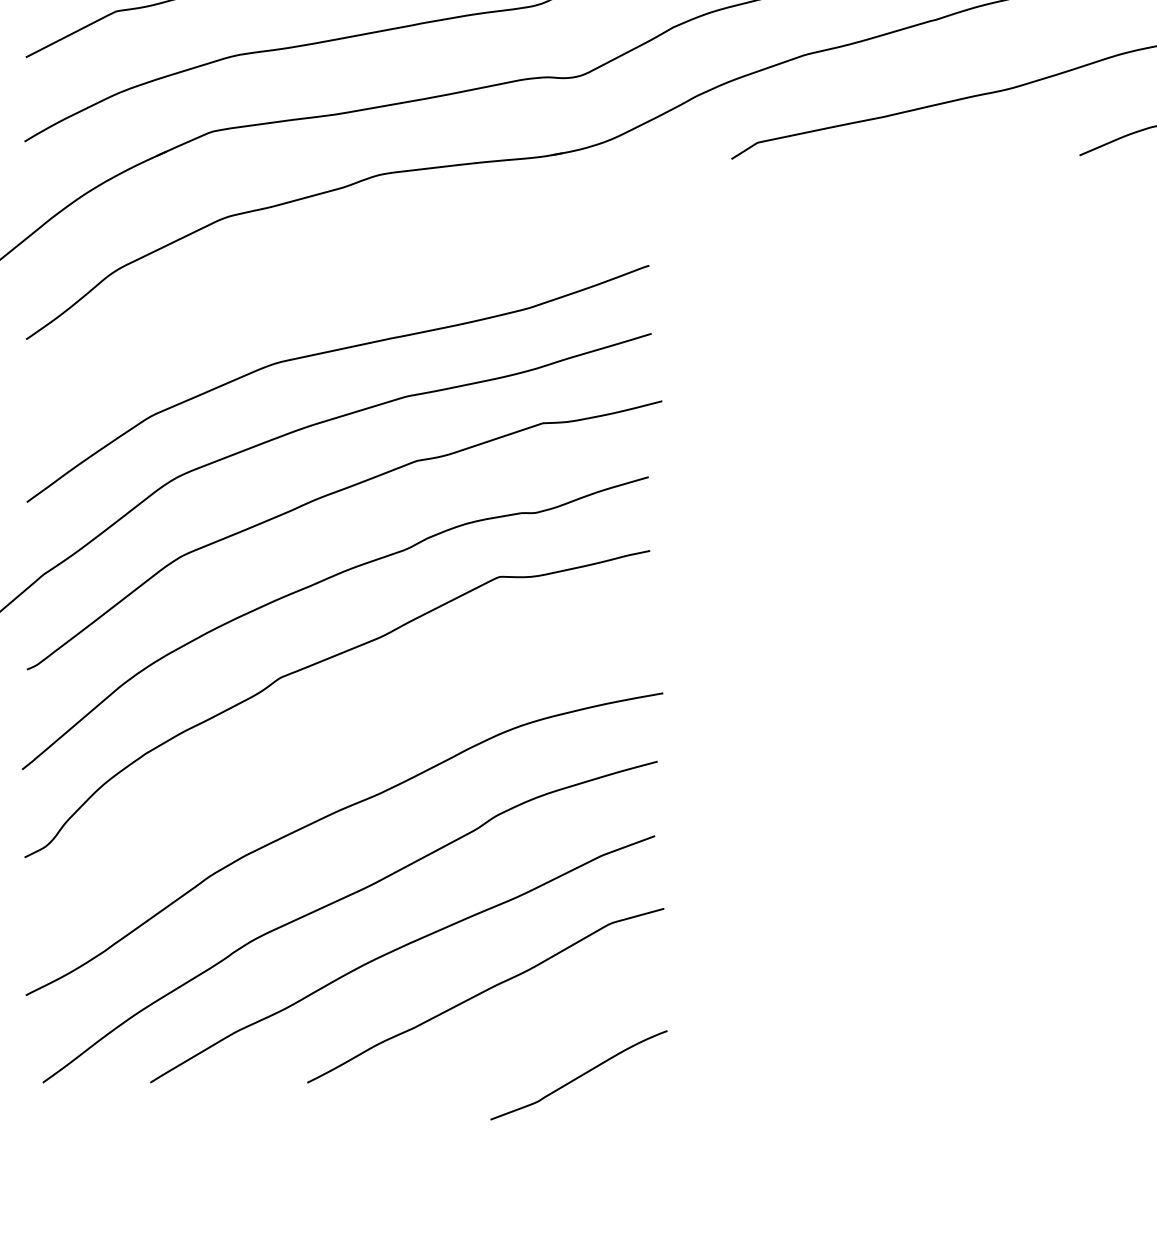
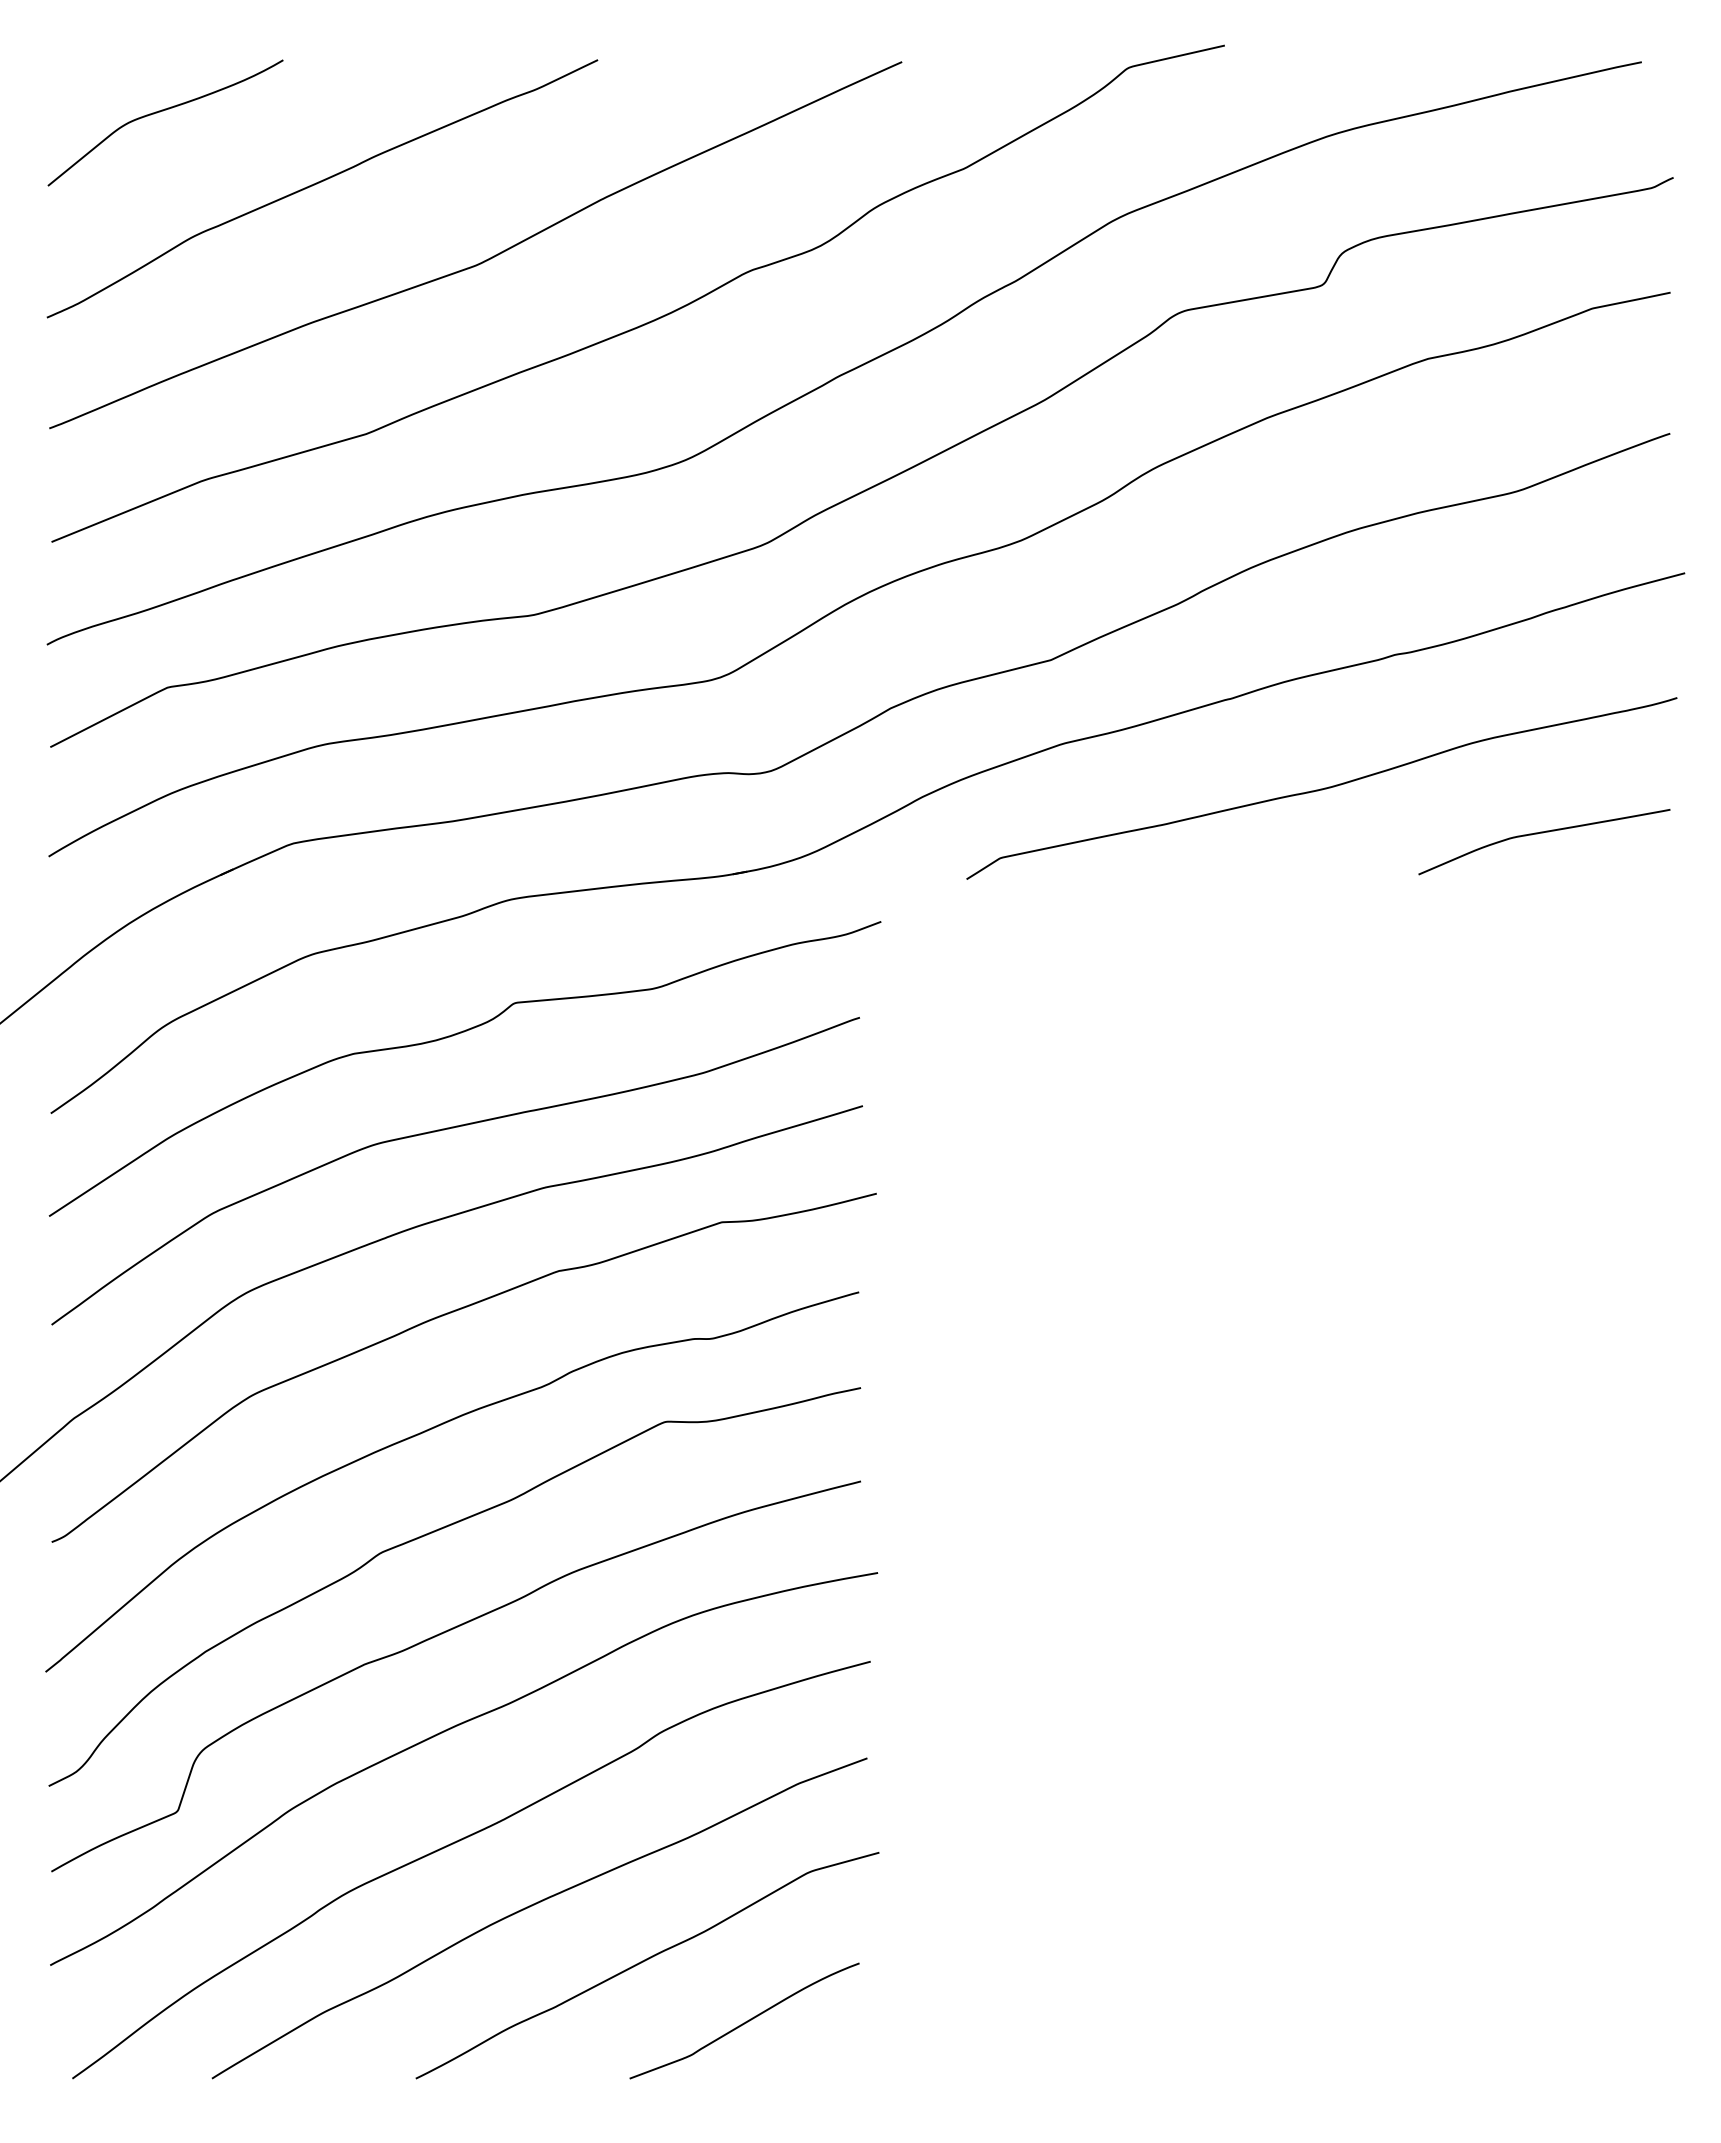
curve: (334, 280) -> (450, 1037), added
curve: (322, 743) -> (435, 1637), added
curve: (579, 1075) -> (745, 2021), moved

